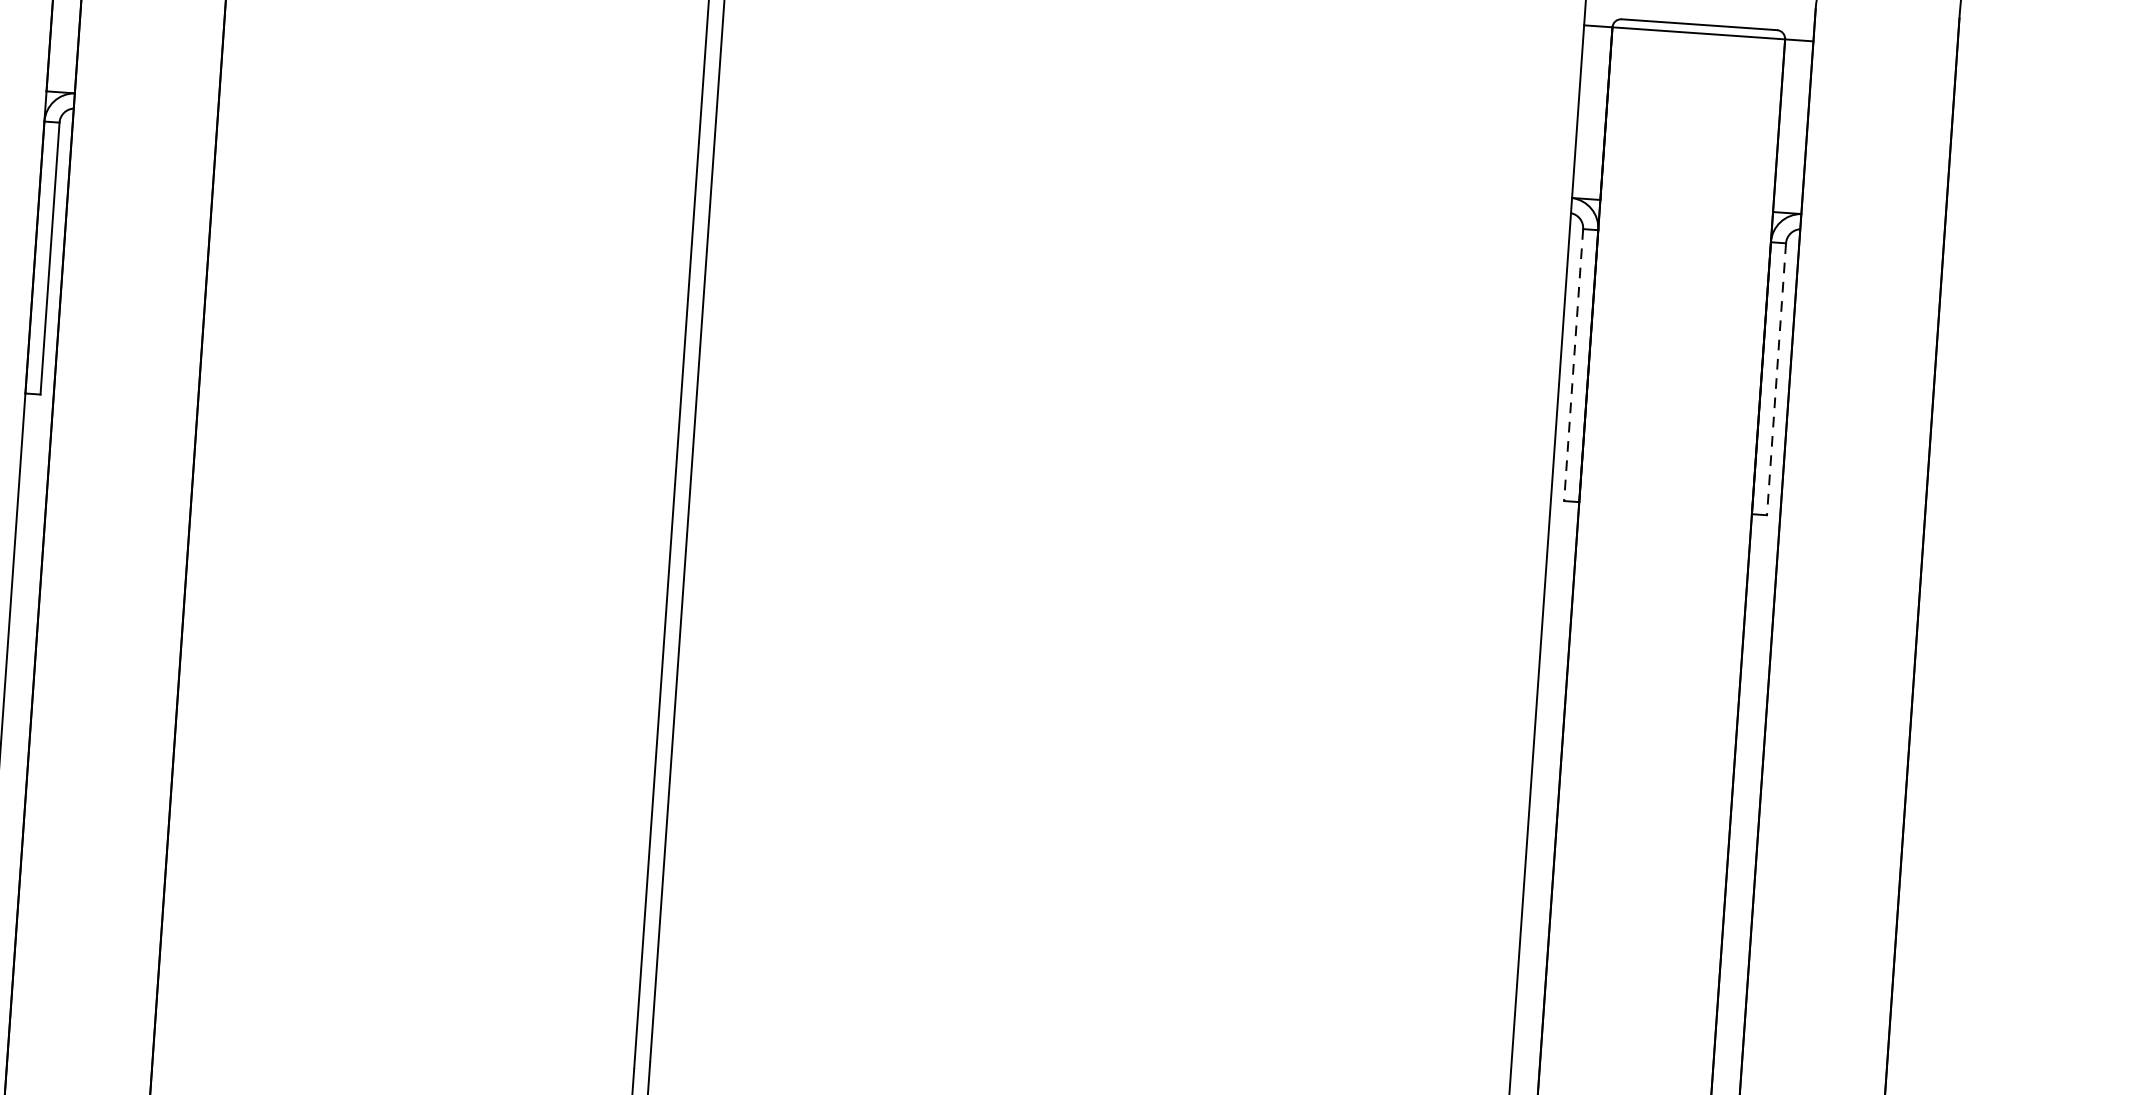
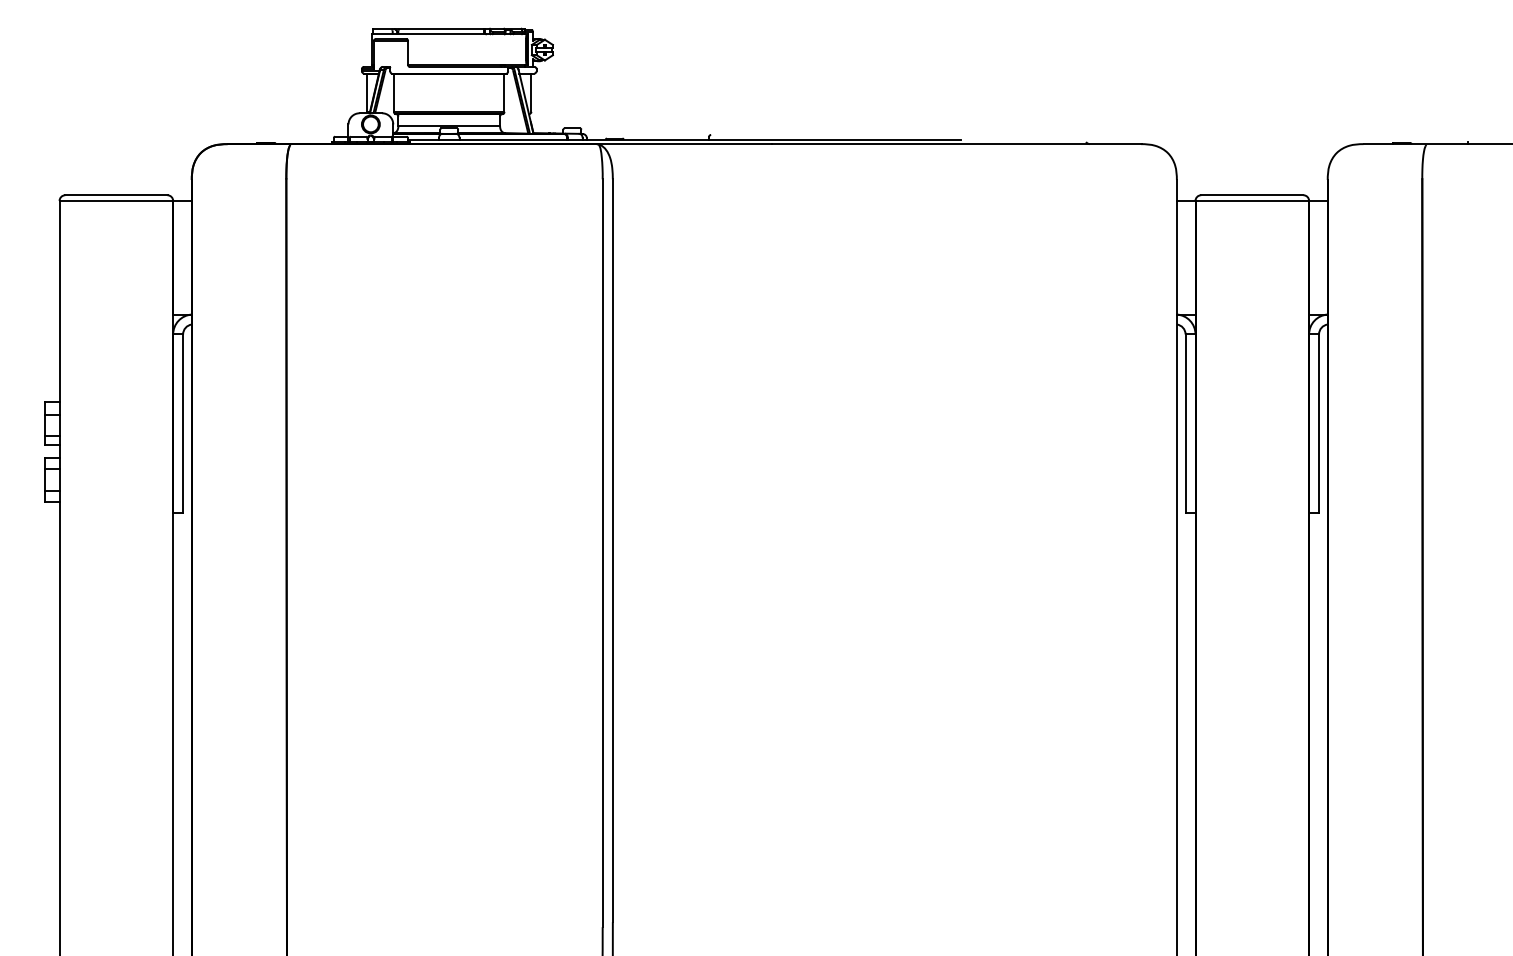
line: (1573, 366) -> (1185, 424), dashed -> solid
line: (1777, 380) -> (1319, 424), dashed -> solid

